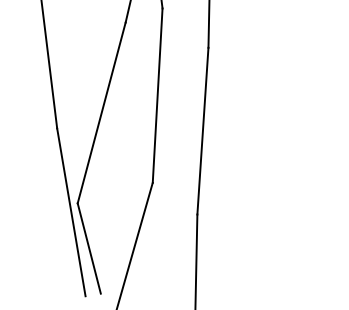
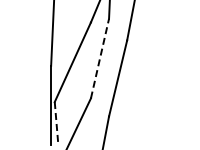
line: (158, 95) -> (100, 58), solid -> dashed
line: (89, 248) -> (56, 123), solid -> dashed

